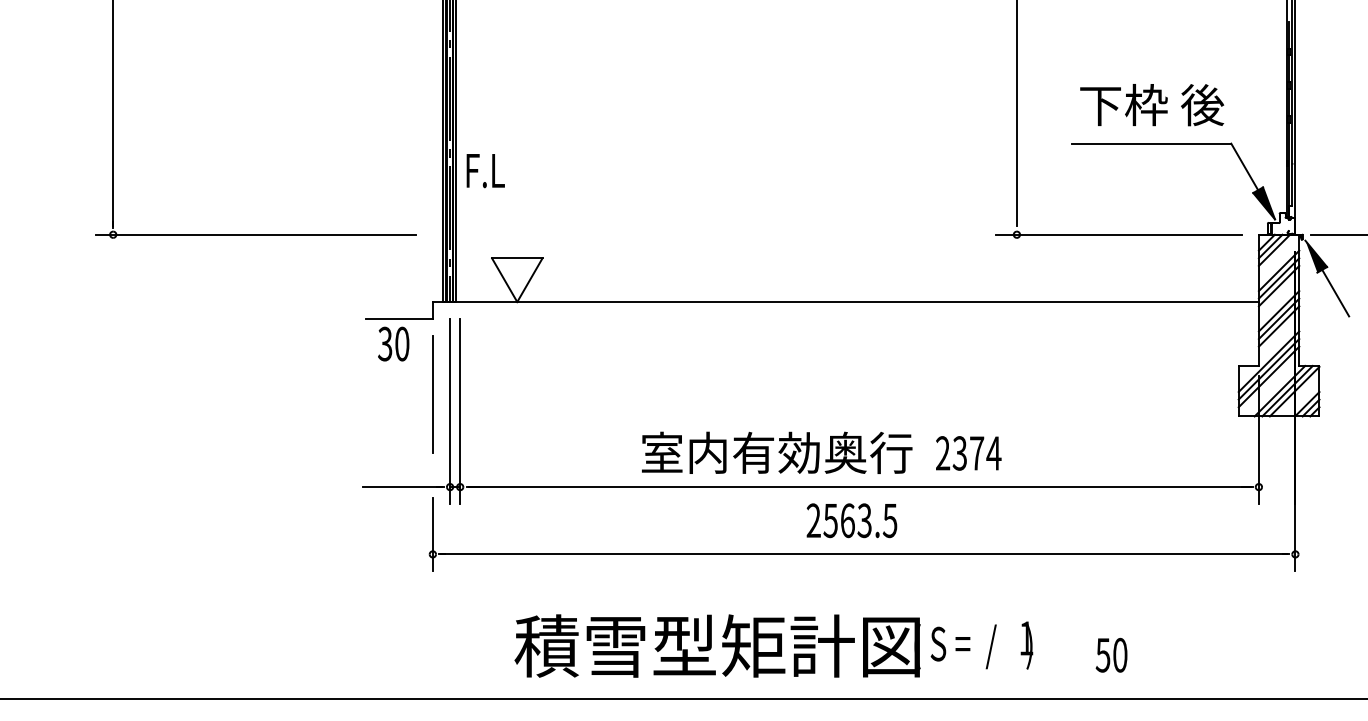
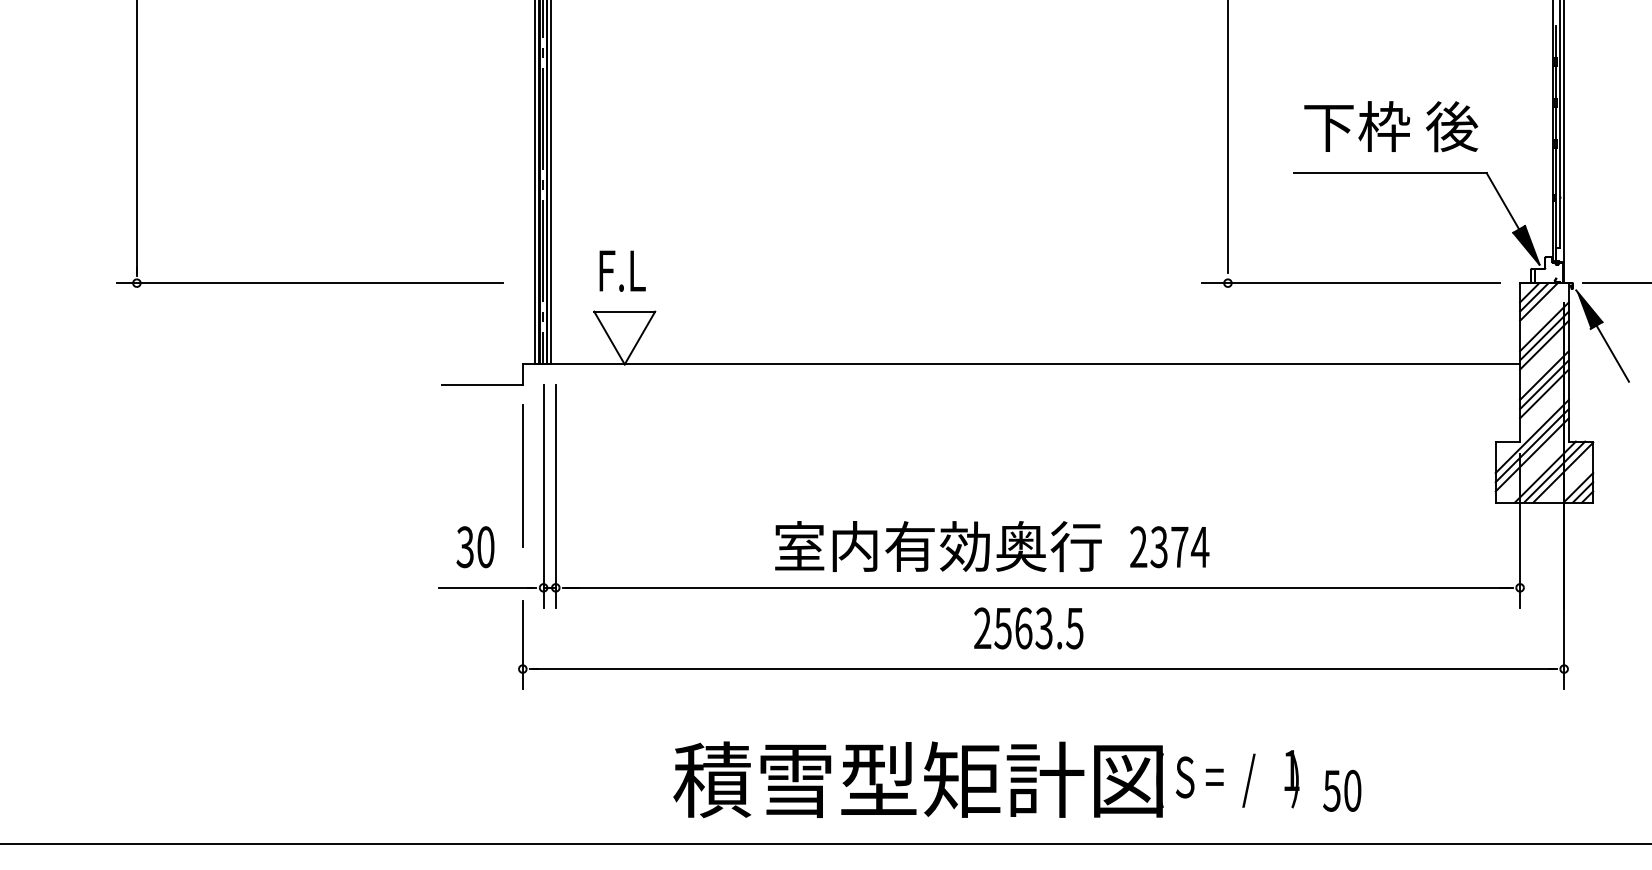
text: (485, 170) -> (622, 270), moved
text: (393, 344) -> (475, 547), moved
text: (773, 645) -> (986, 779), moved

